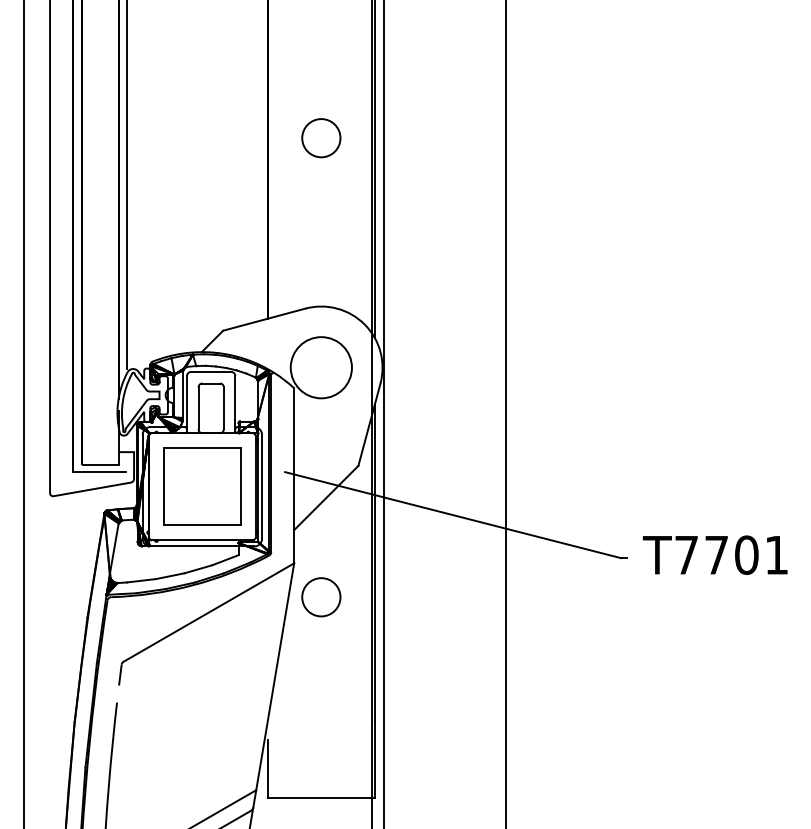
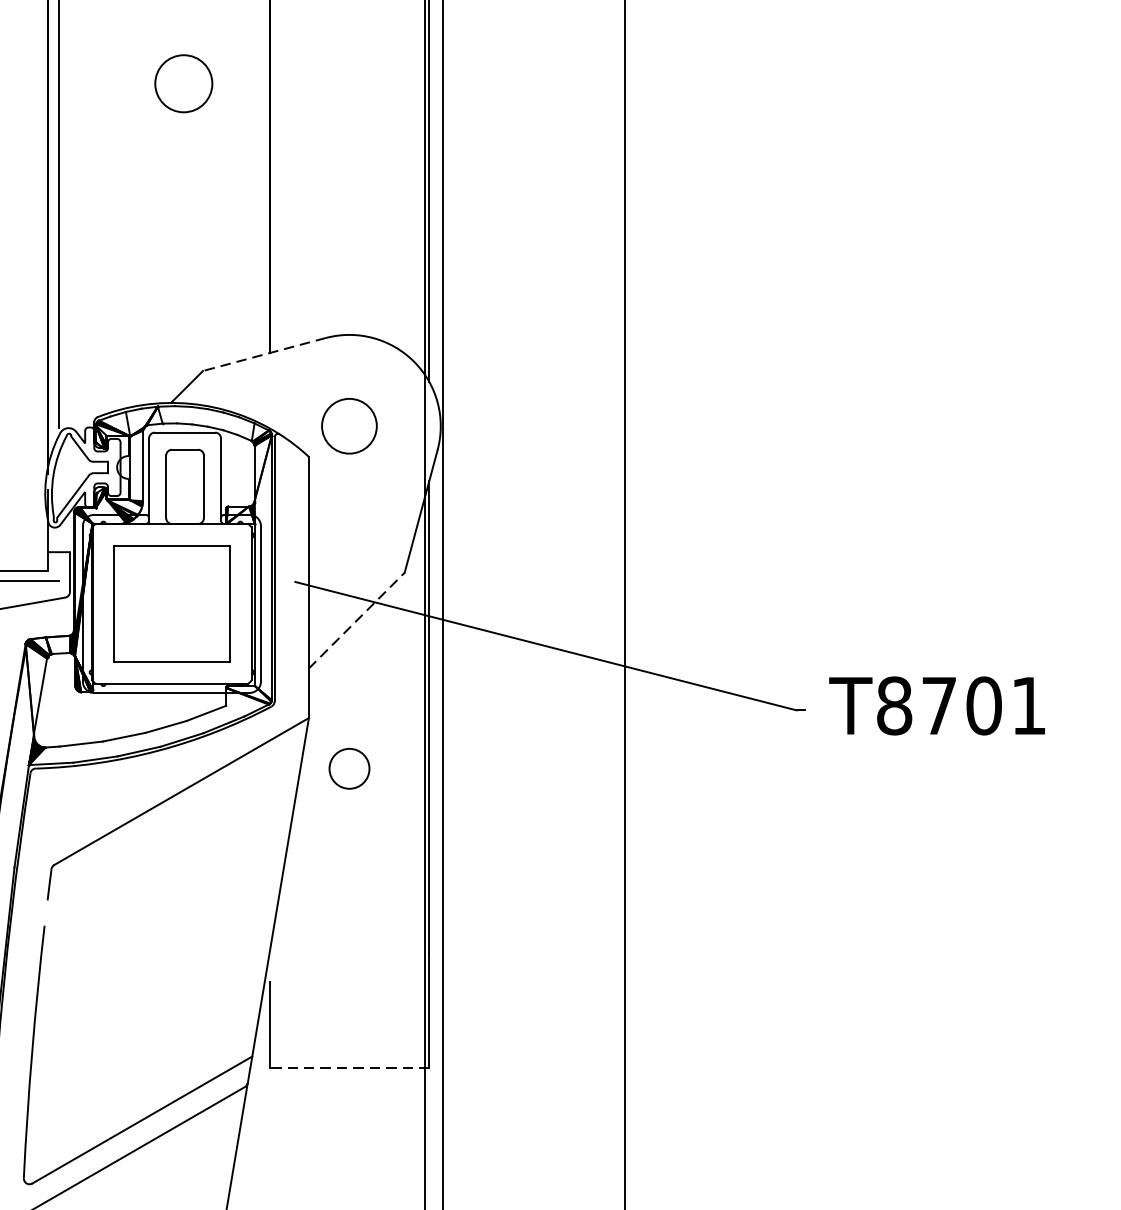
circle: (321, 138) -> (184, 84), moved
line: (264, 319) -> (264, 354), solid -> dashed
circle: (320, 367) -> (348, 425), size x0.6
line: (326, 497) -> (357, 619), solid -> dashed
text: (686, 554) -> (894, 704), T7701 -> T8701
circle: (321, 597) -> (349, 769), size x0.7
line: (321, 798) -> (349, 1068), solid -> dashed

